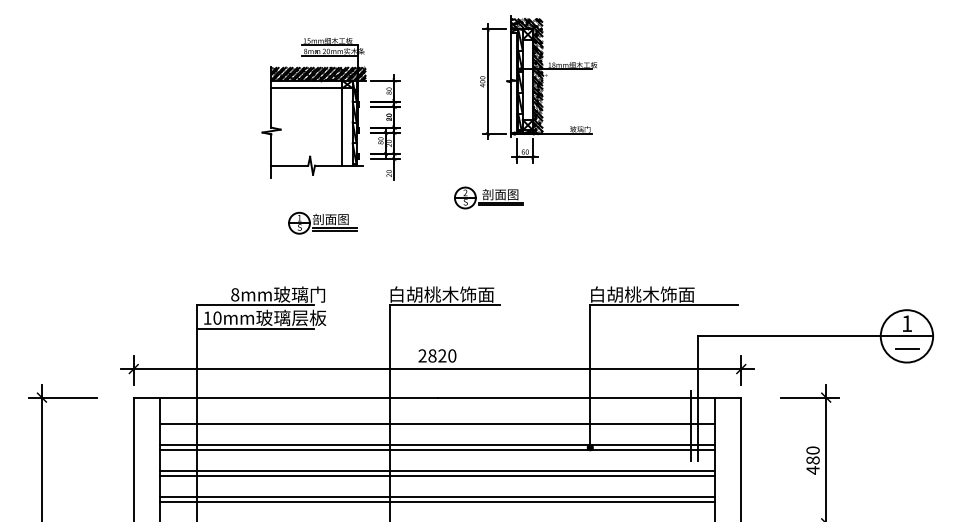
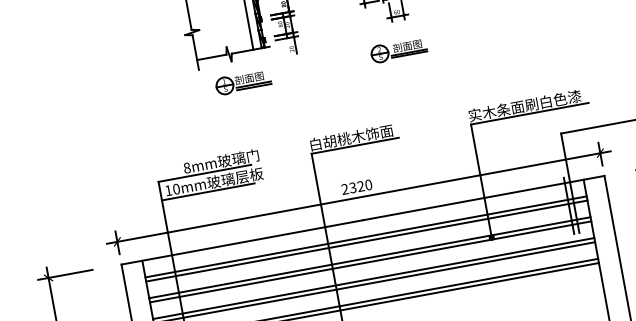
part: (488, 197) -> (398, 50), moved
part: (322, 222) -> (243, 81), moved
text: (659, 294) -> (524, 105), 白胡桃木饰面 -> 实木条面刷白色漆
text: (432, 355) -> (352, 187), 2820 -> 2320
line: (437, 418) -> (366, 236), added

